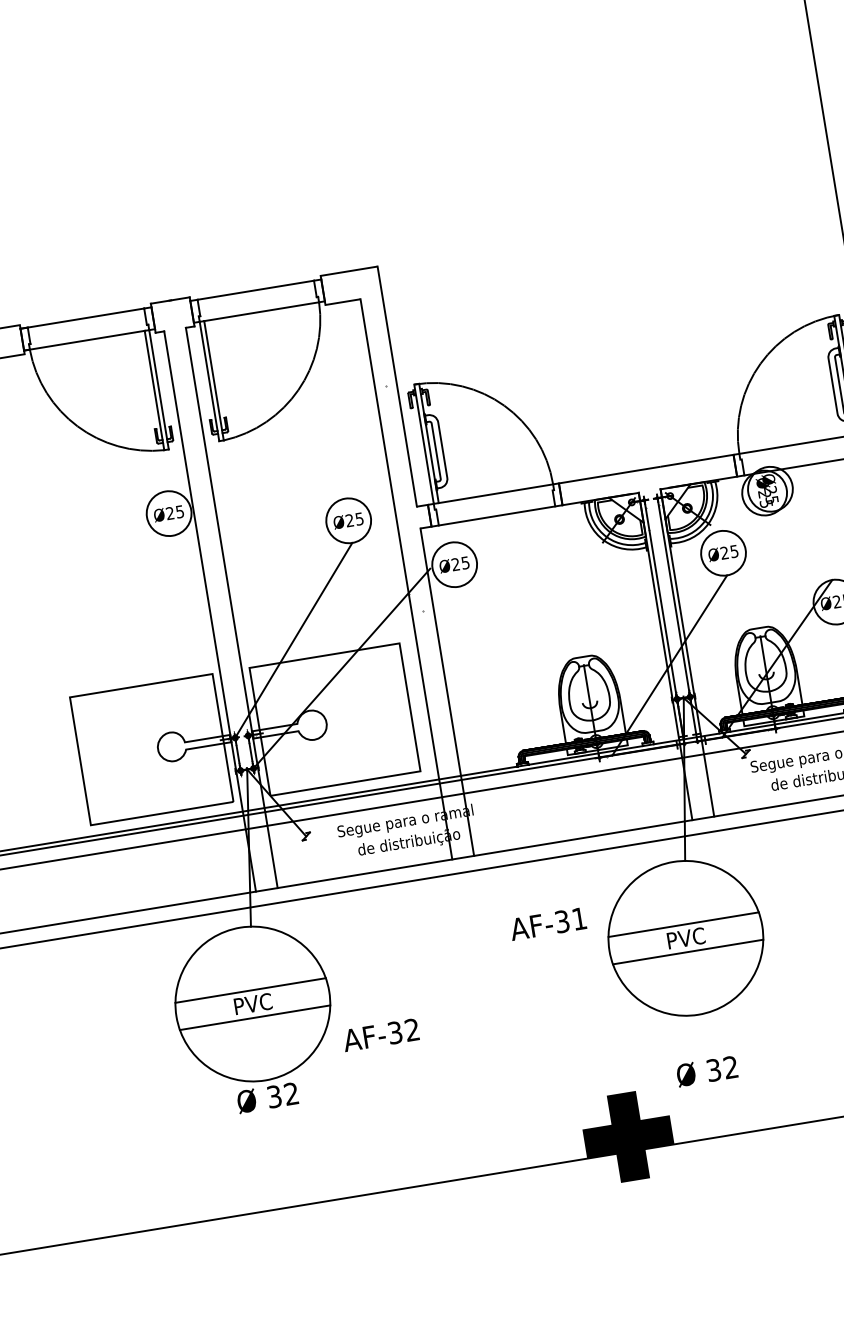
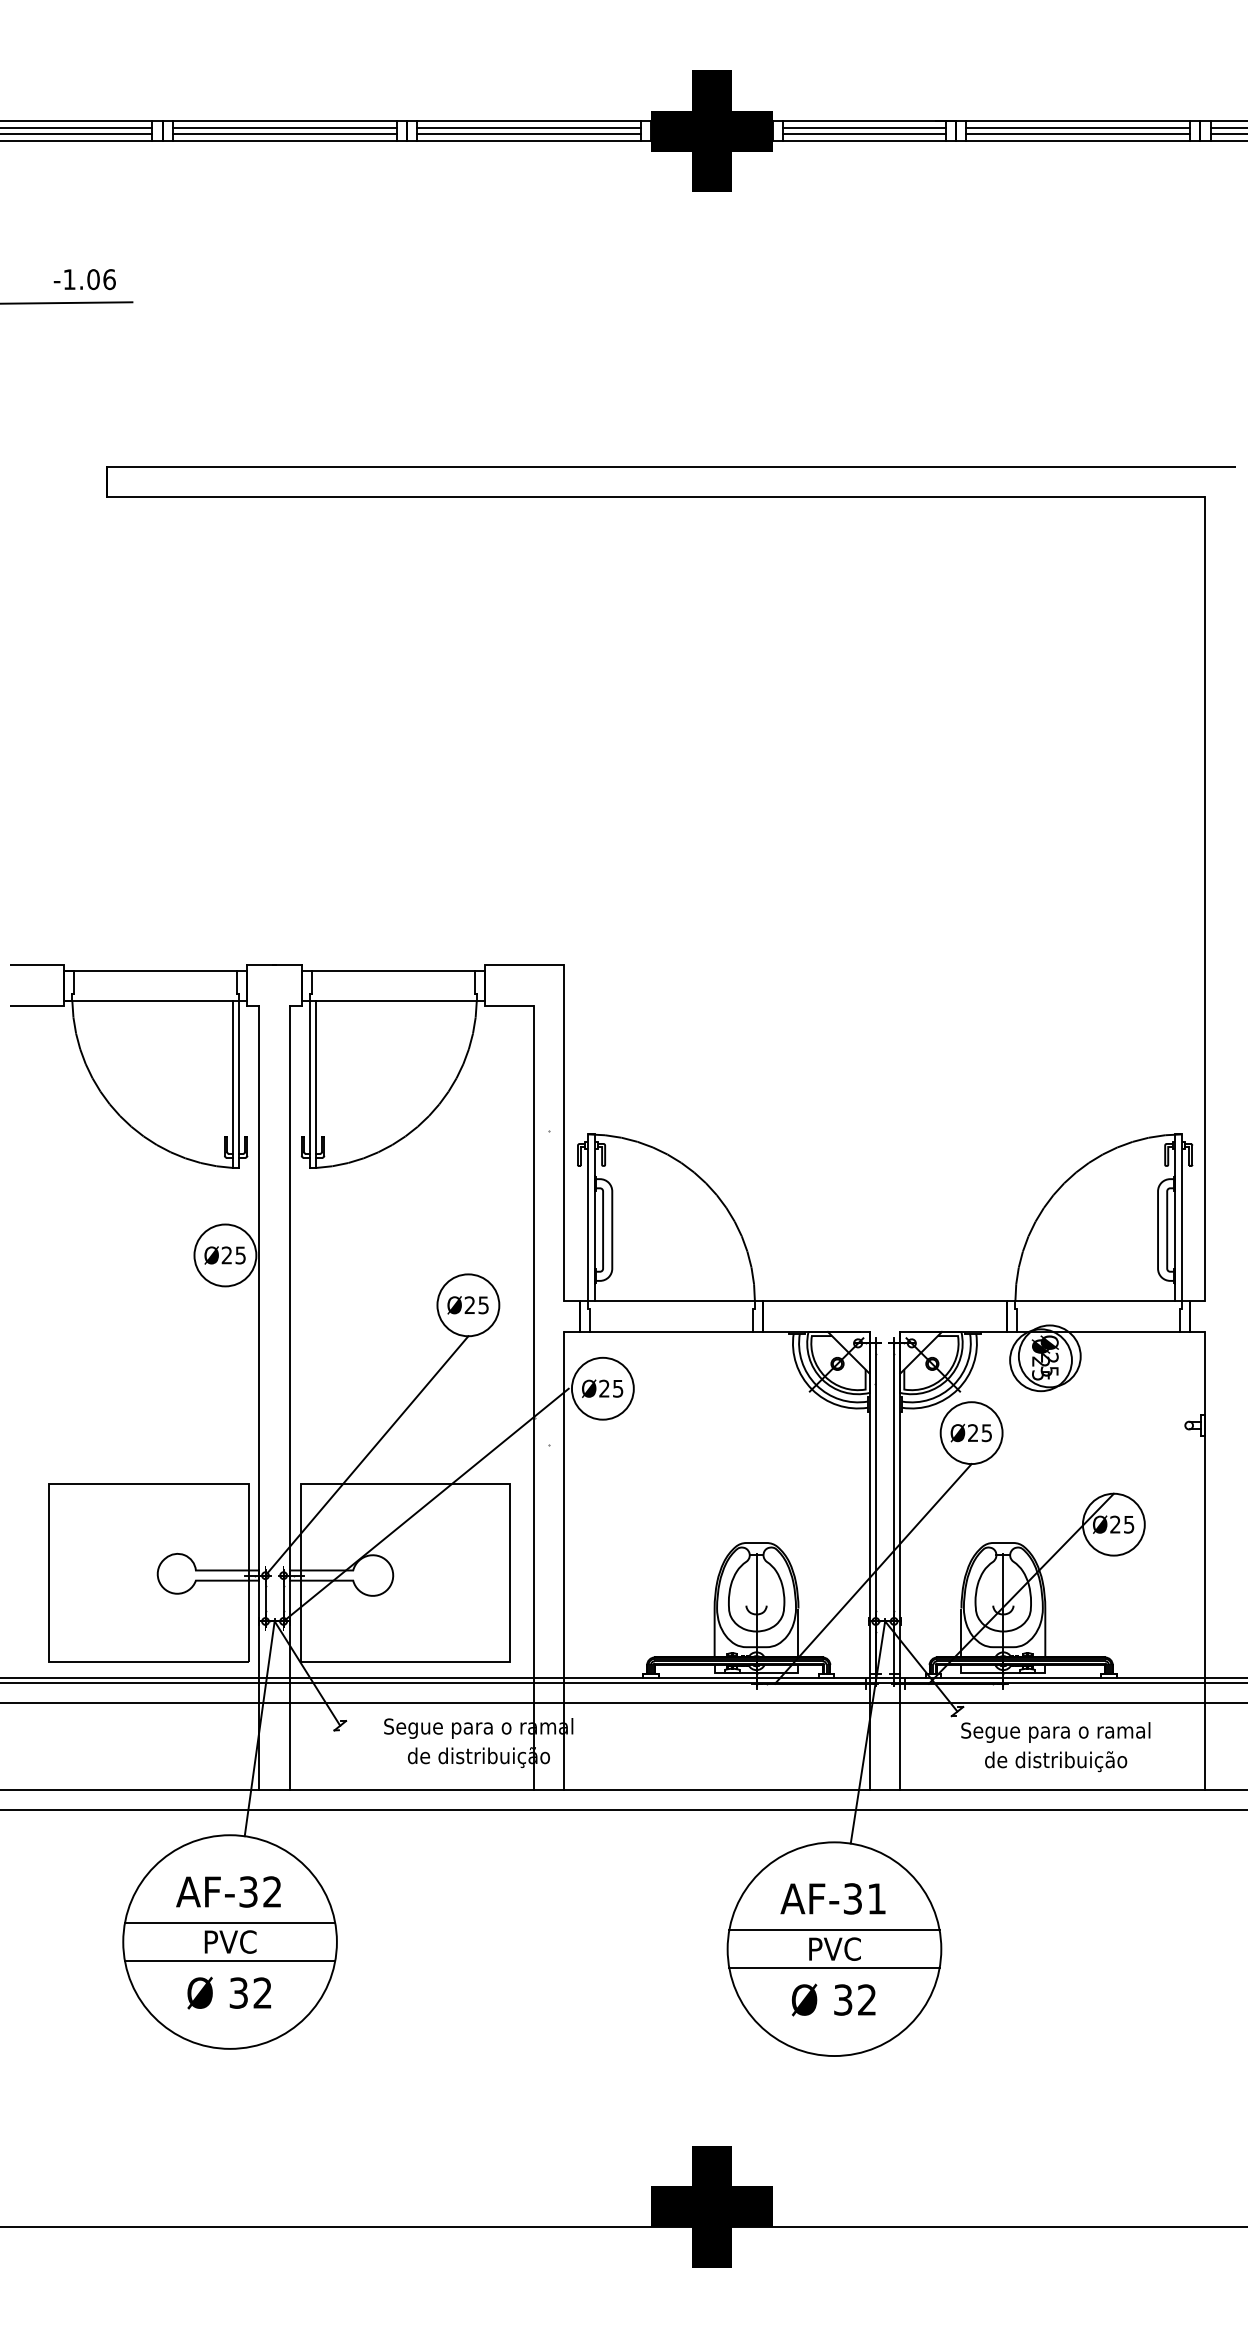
text: (547, 923) -> (832, 1898), moved
text: (380, 1034) -> (228, 1891), moved
text: (706, 1071) -> (833, 1999), moved
text: (267, 1097) -> (228, 1992), moved

